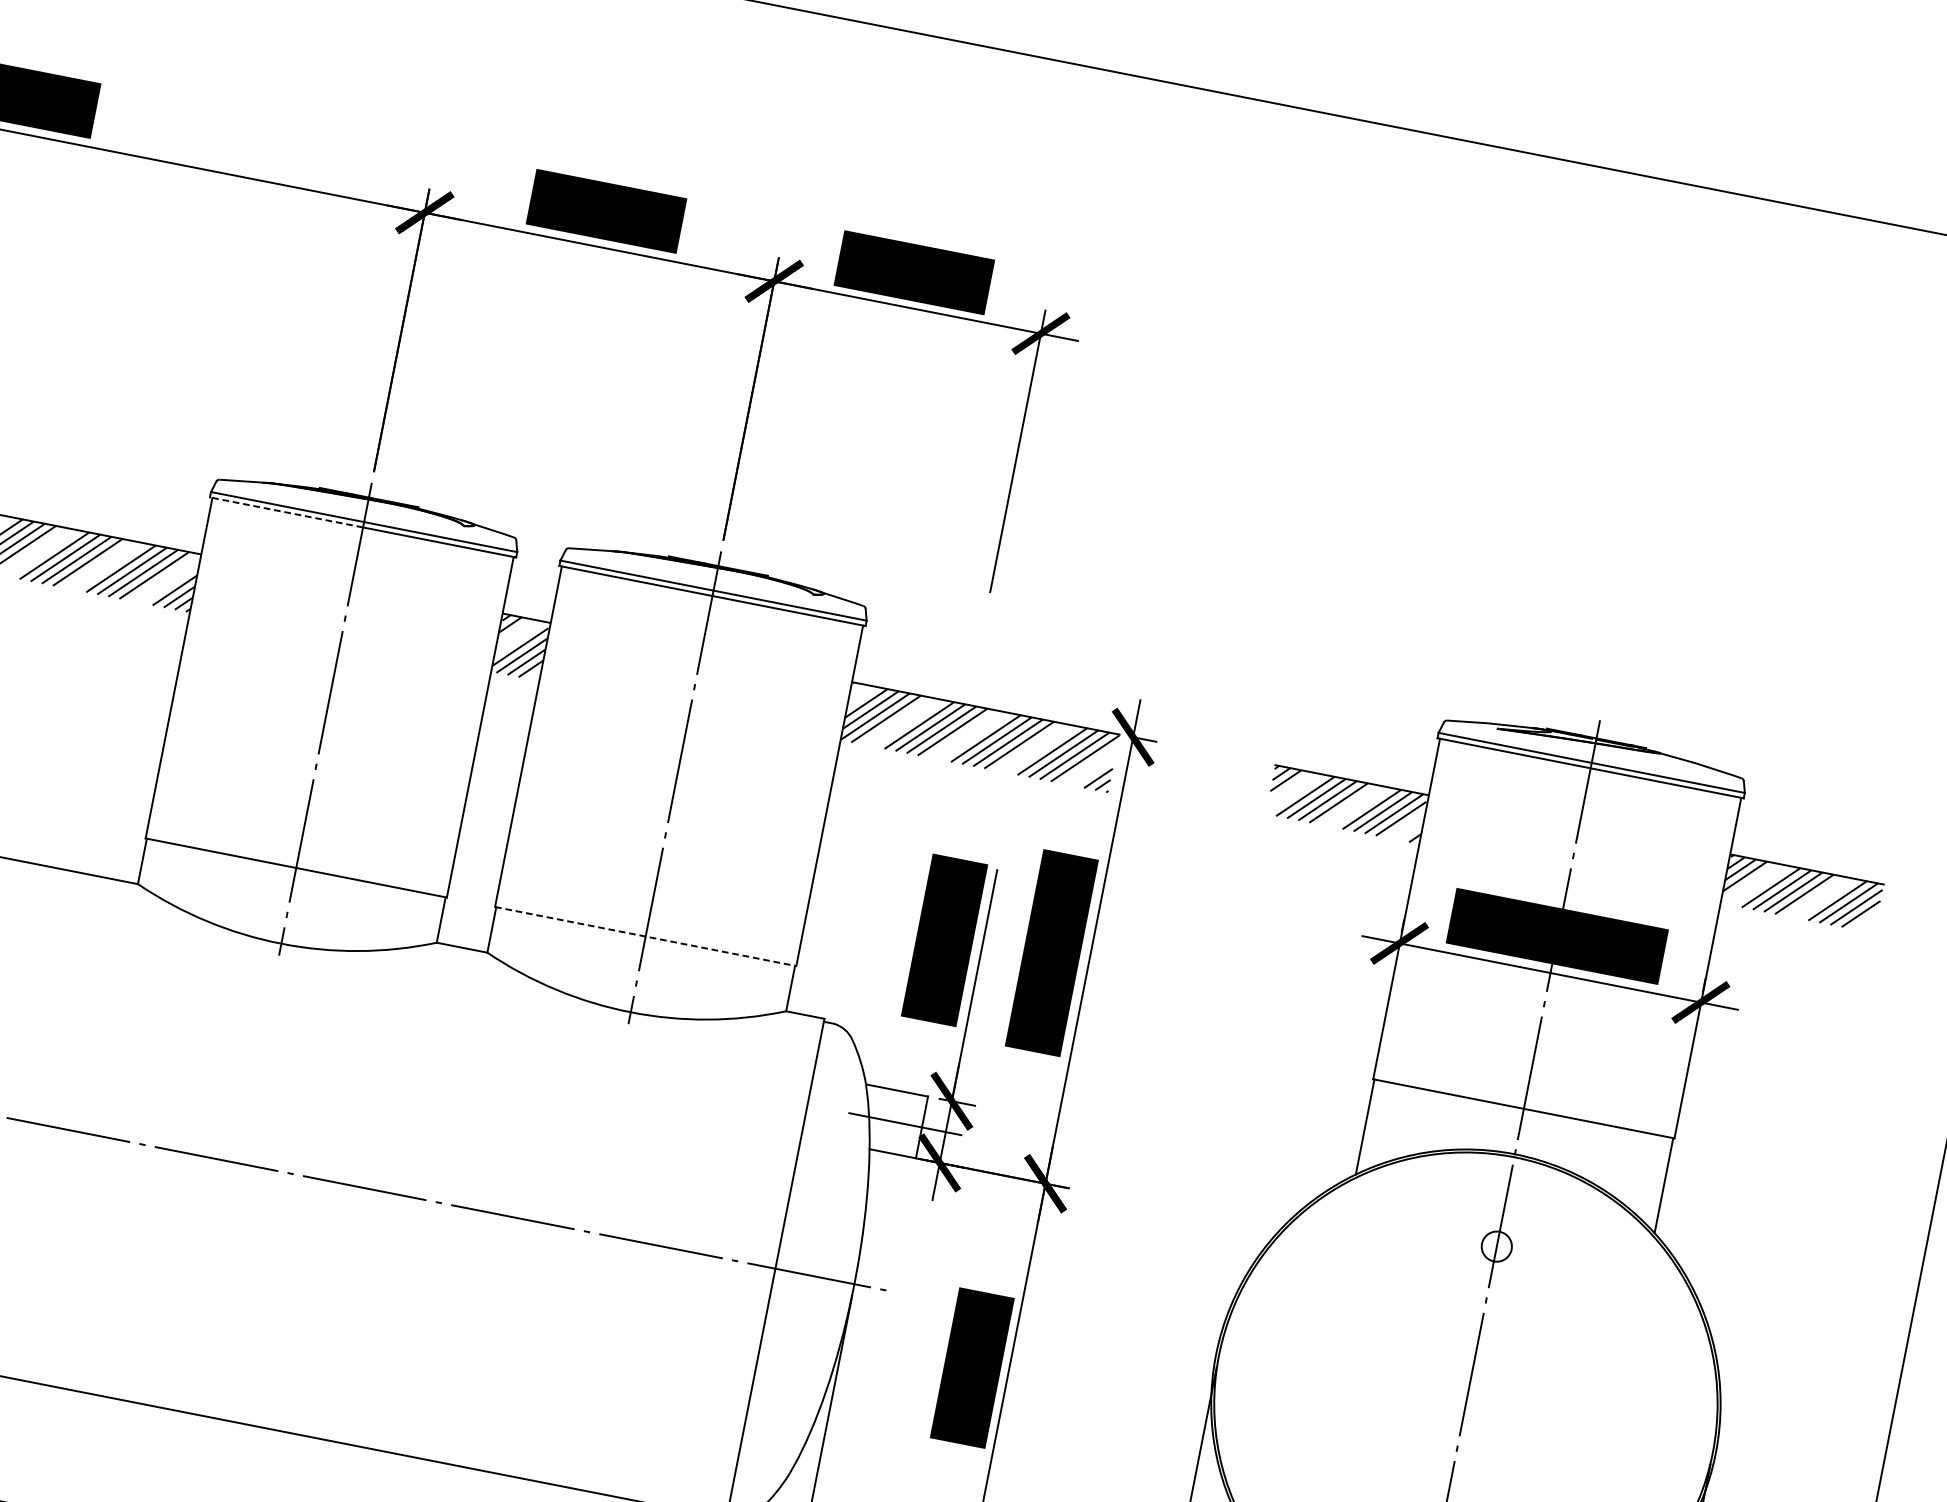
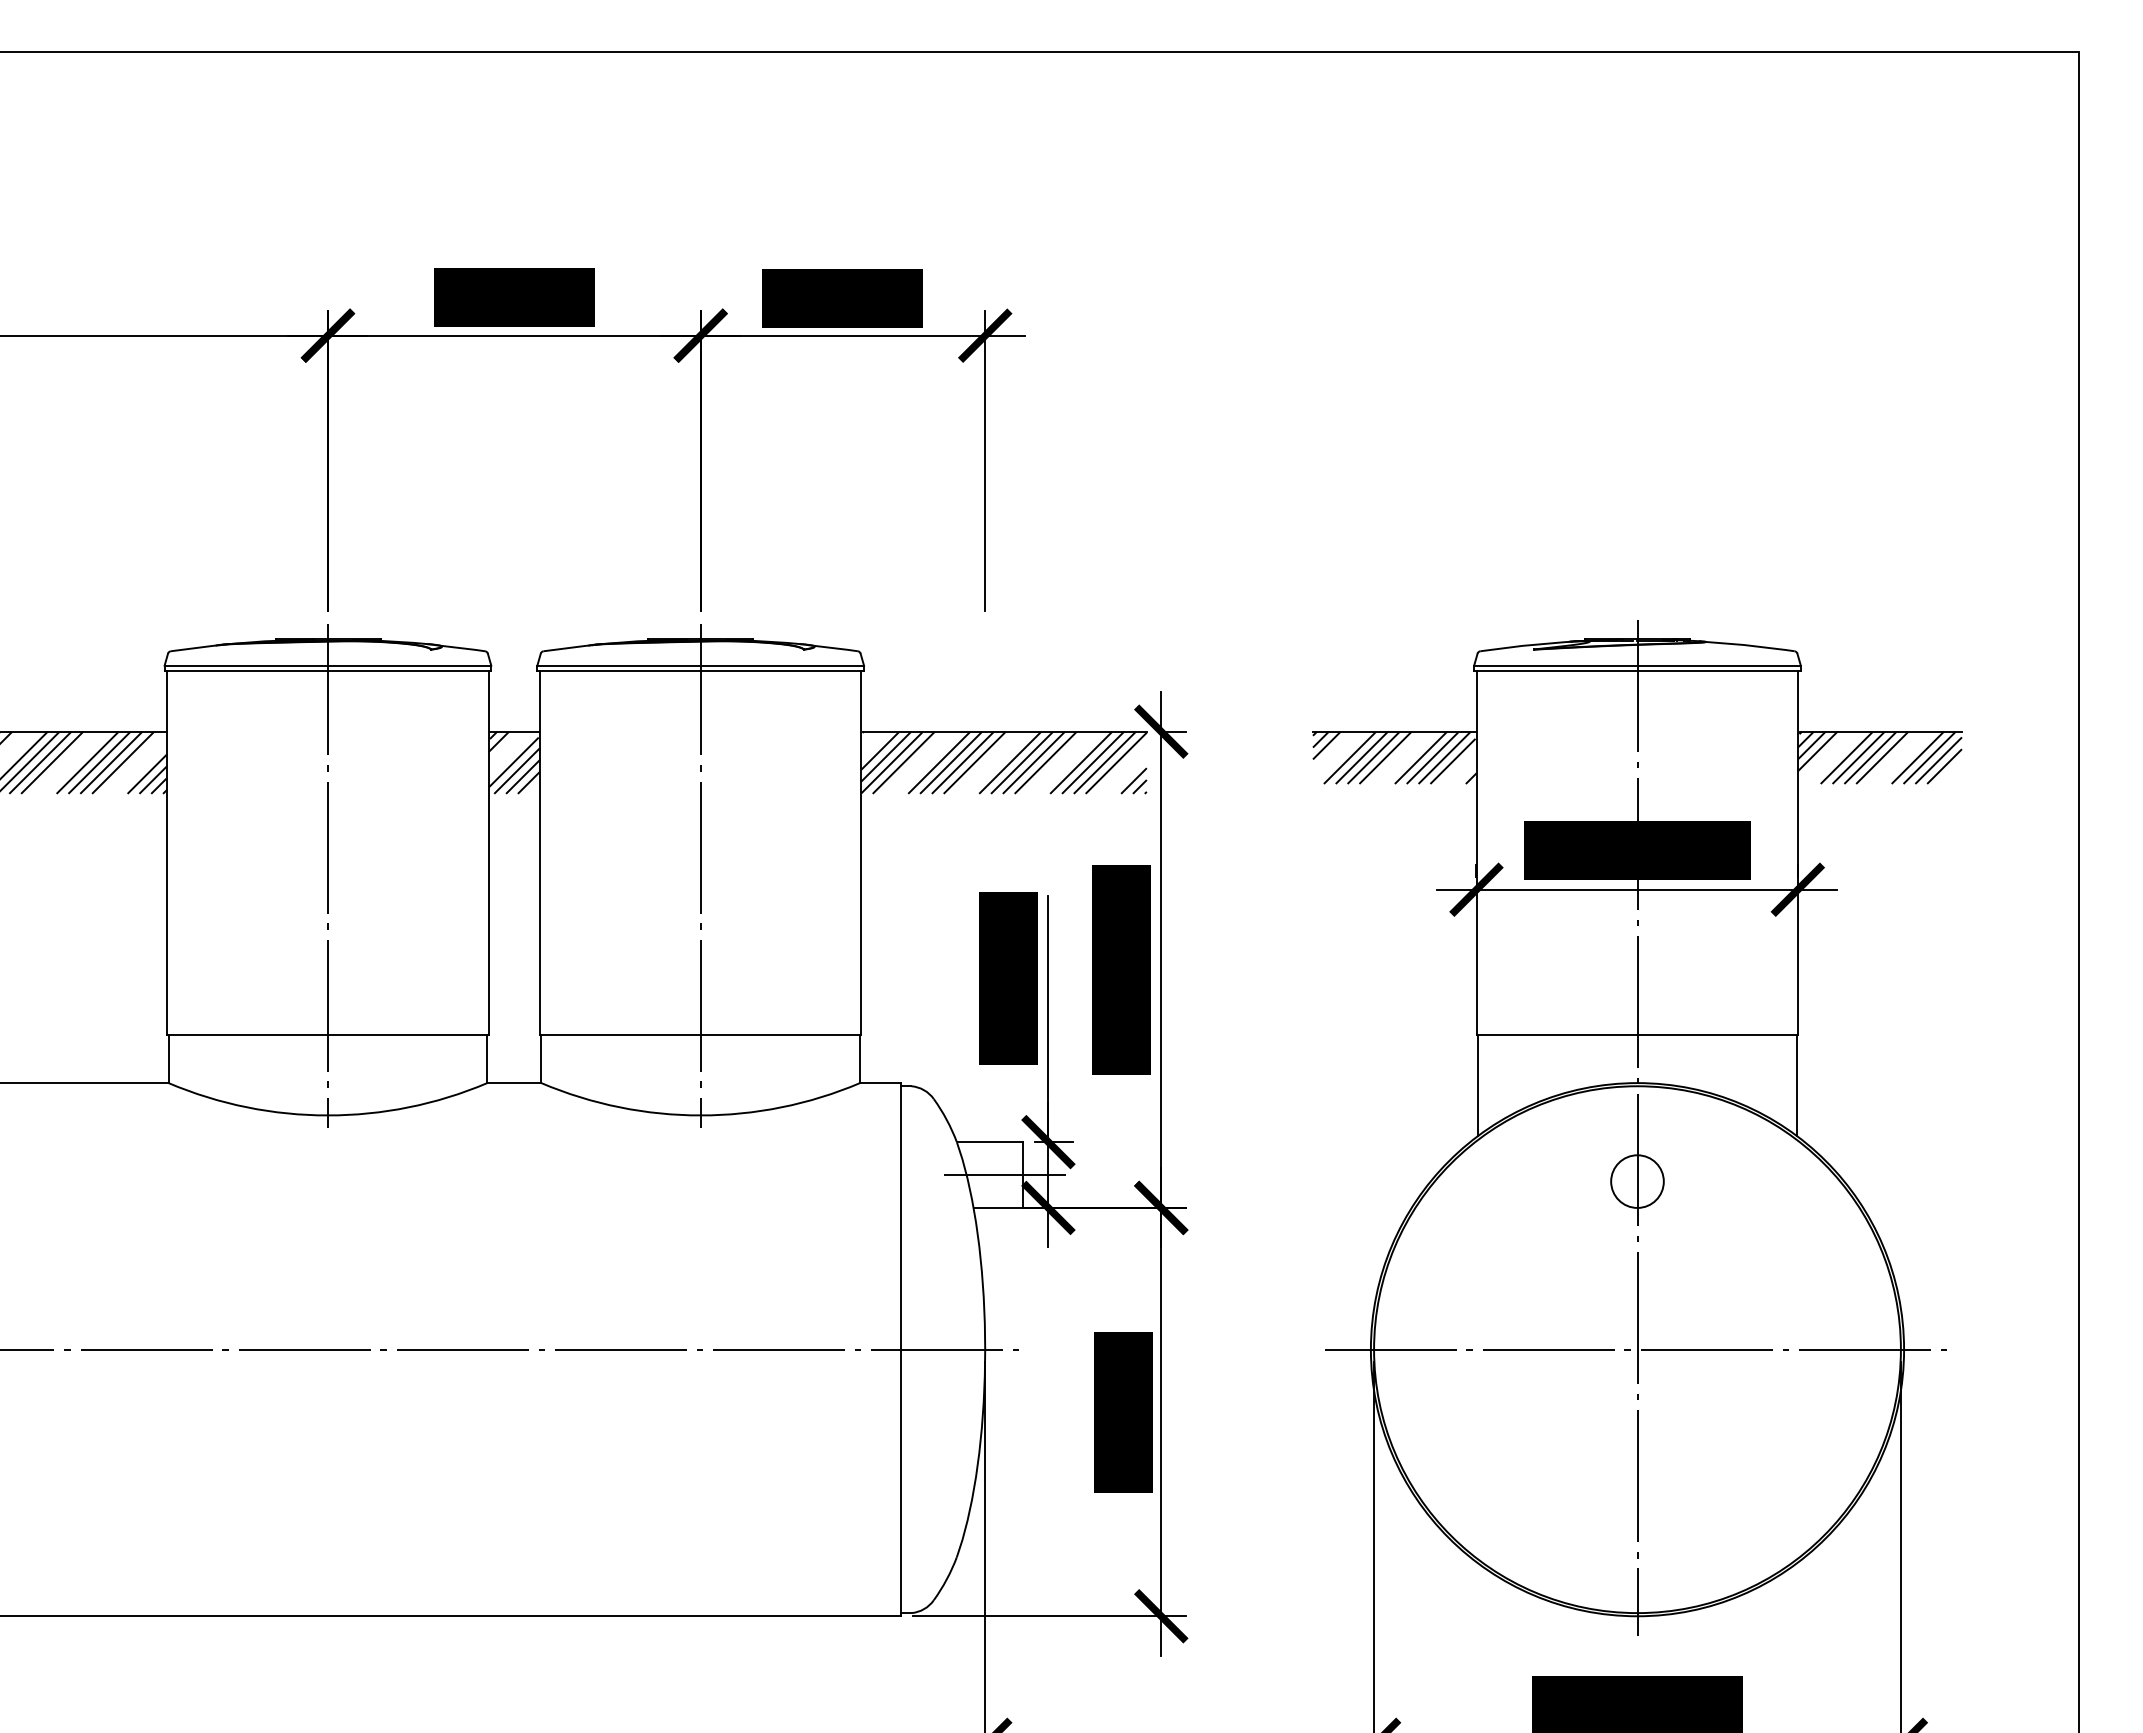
line: (286, 512) -> (246, 671), dashed -> solid
line: (645, 936) -> (700, 1034), dashed -> solid
circle: (1496, 1246) -> (1637, 1181), size x1.67
line: (1465, 1404) -> (1637, 1349), added

